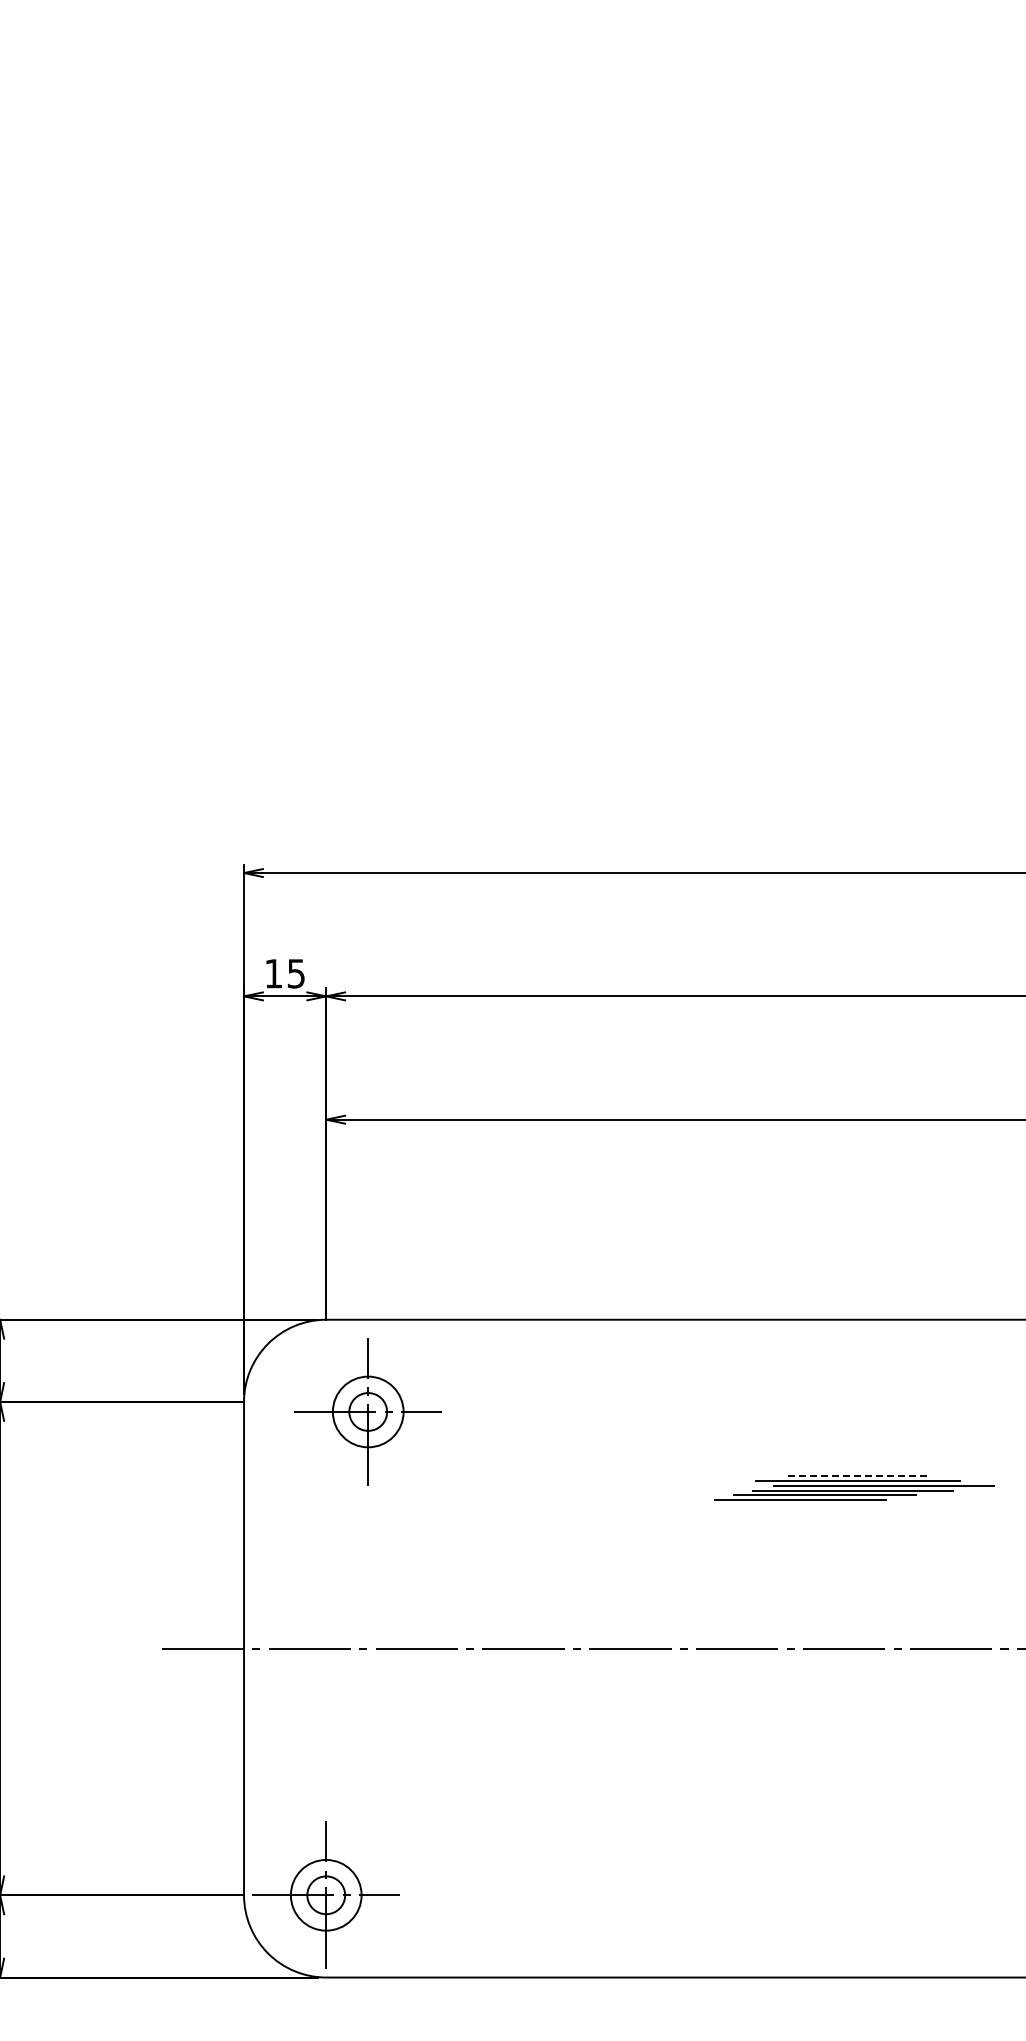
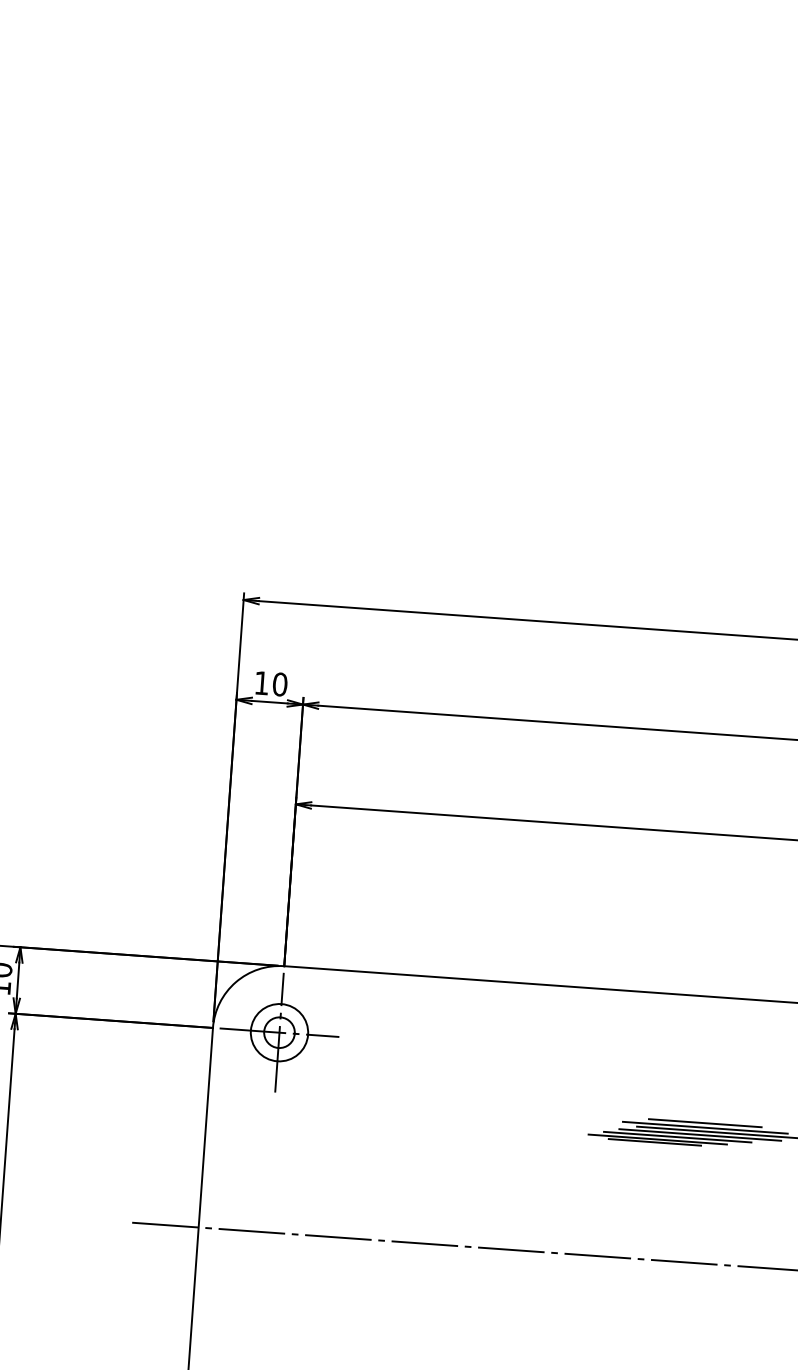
text: (296, 973) -> (280, 684), 15 -> 10
part: (367, 1411) -> (278, 1032), moved
line: (857, 1475) -> (705, 1123), dashed -> solid
line: (797, 1503) -> (654, 1142), added

